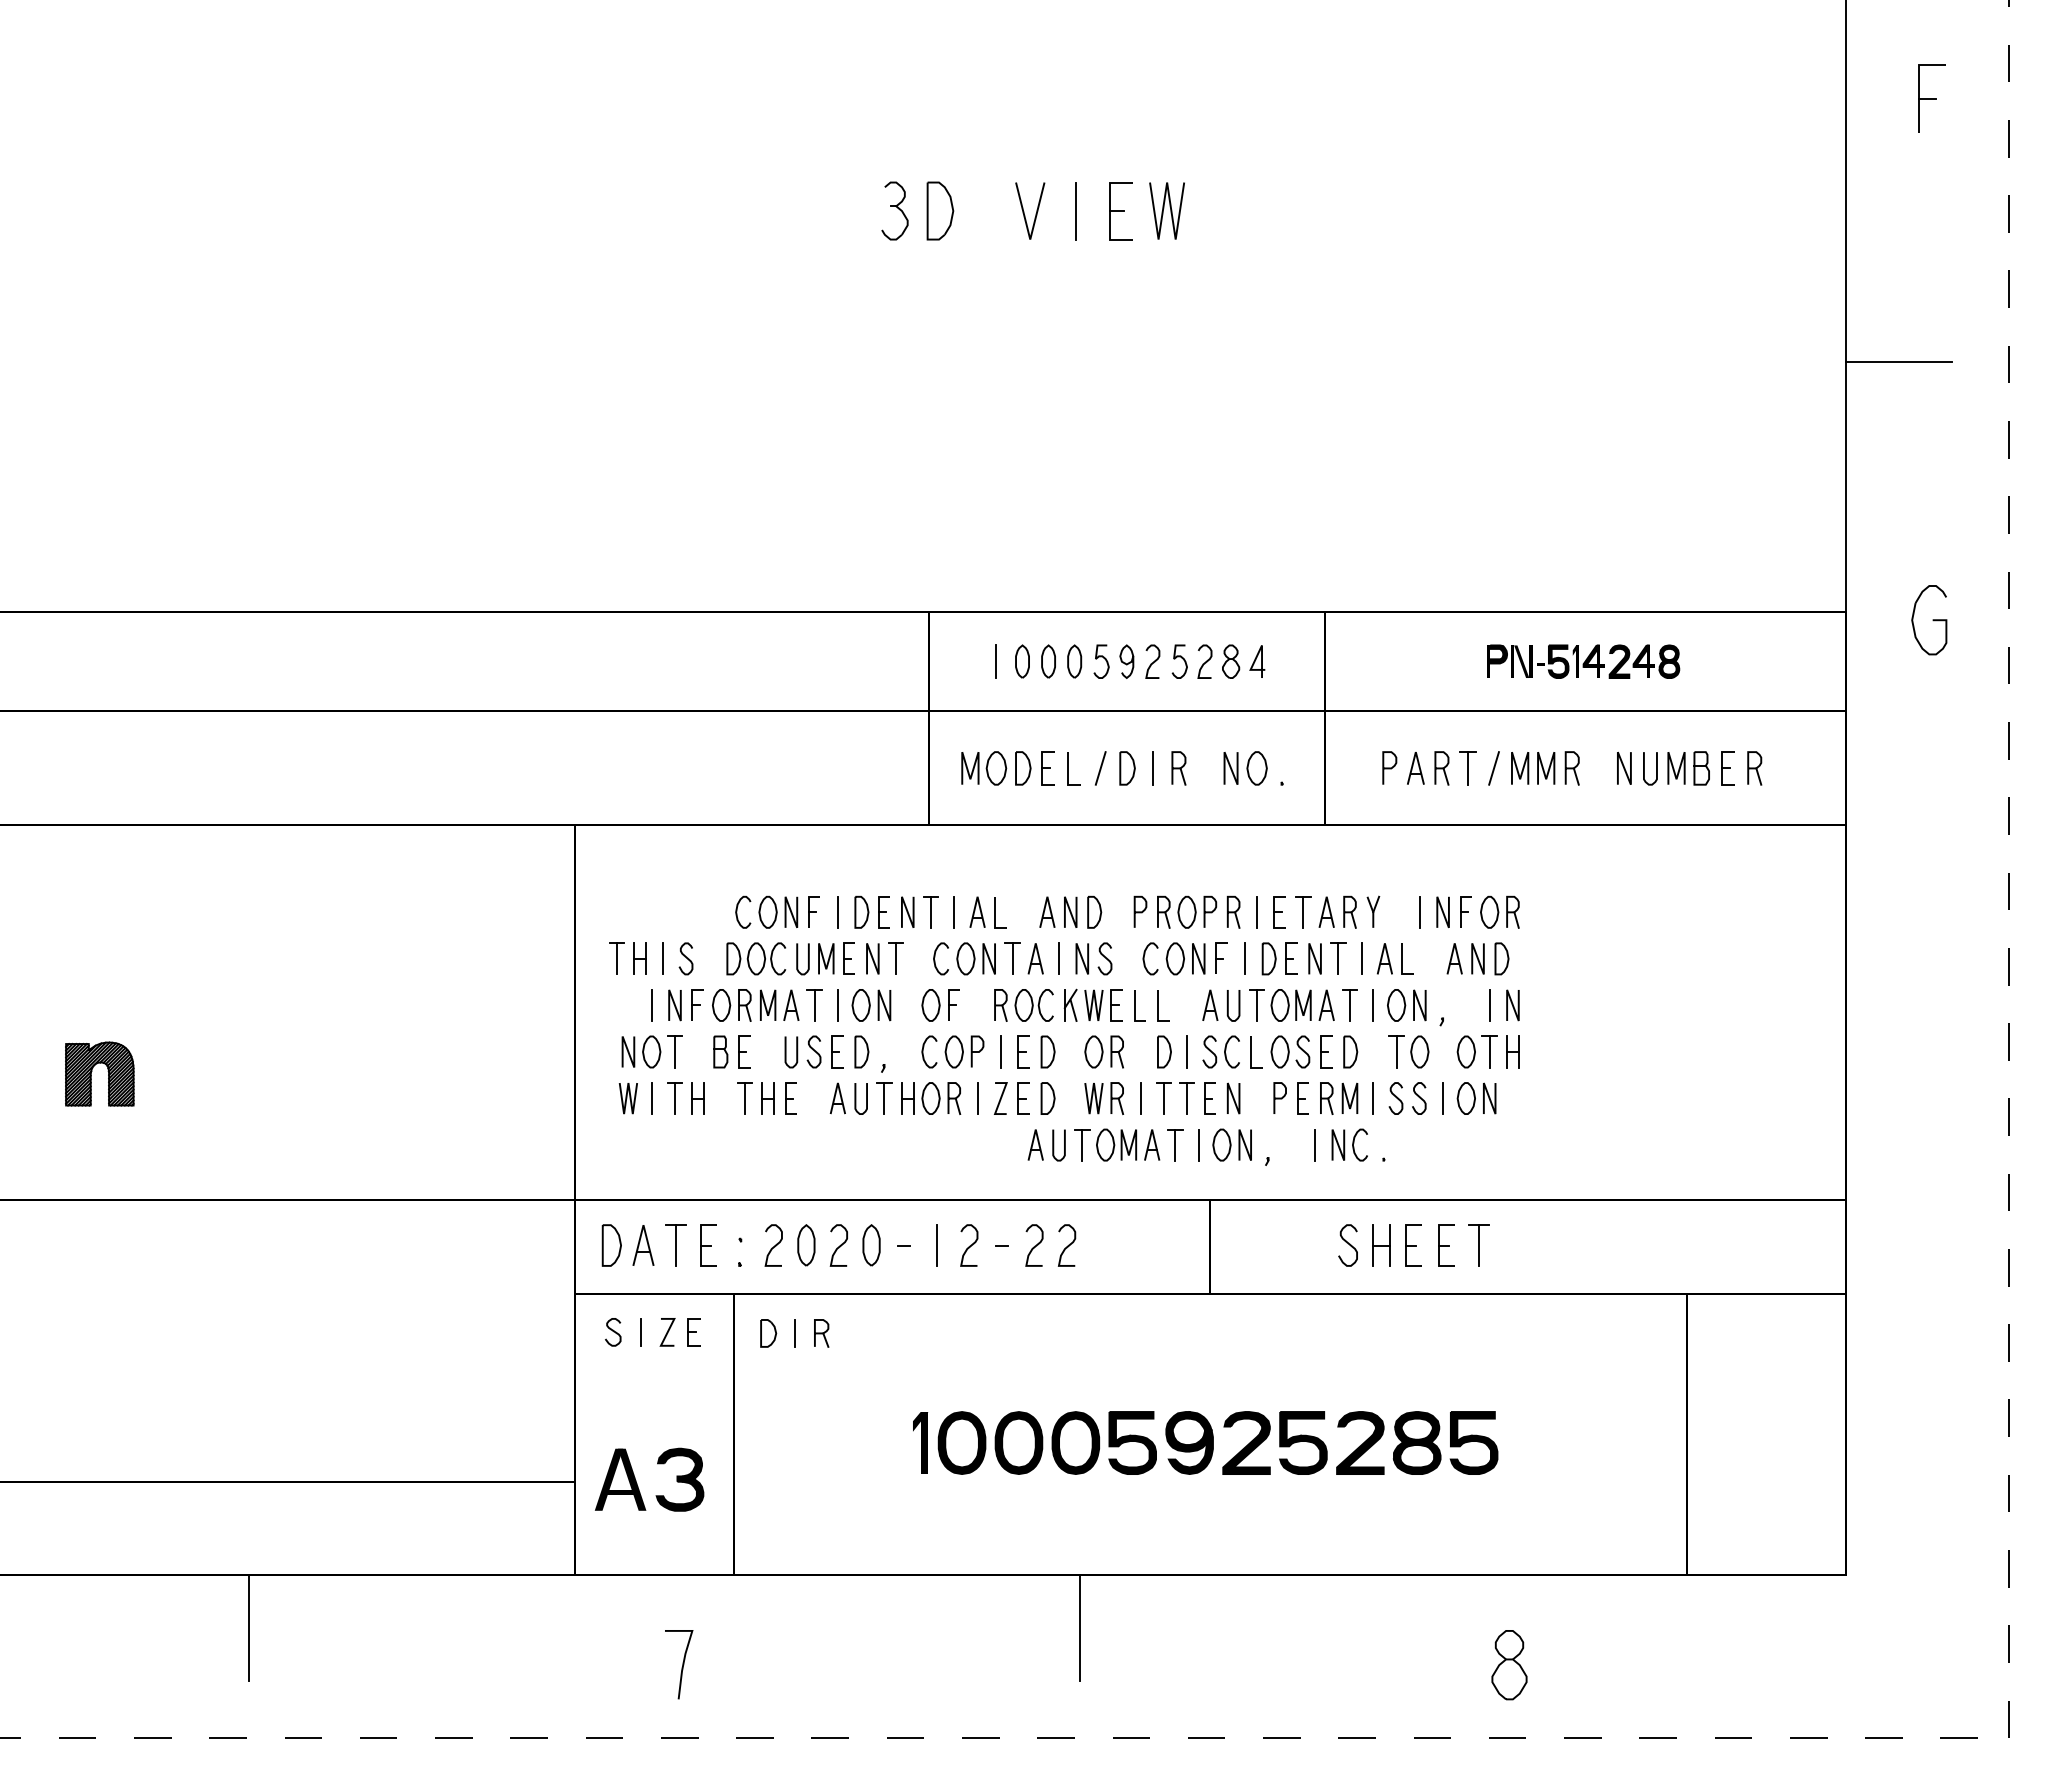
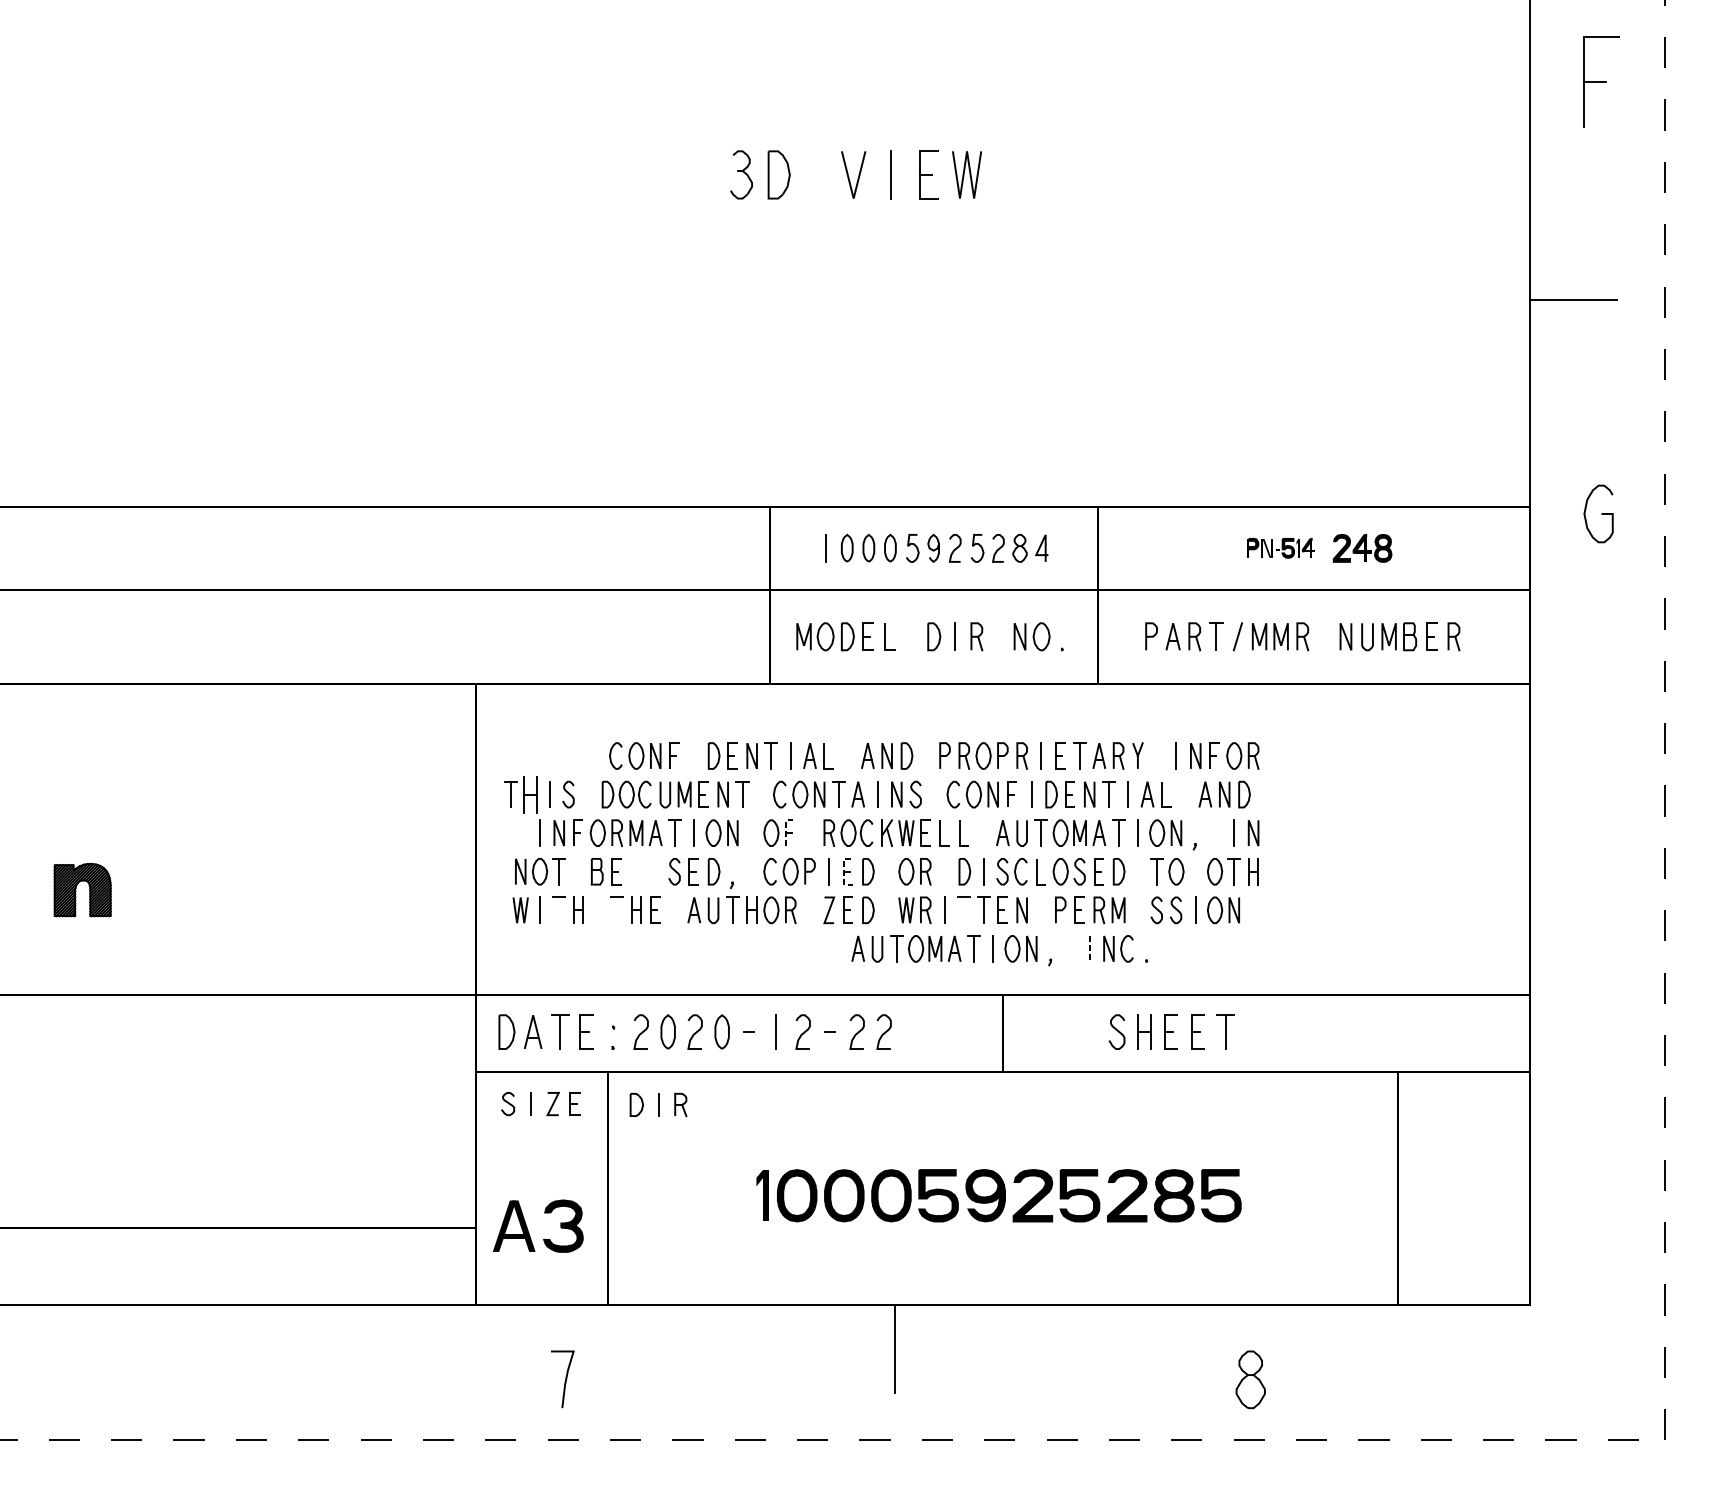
part: (1931, 98) -> (1600, 81), size x1.6
part: (1545, 661) -> (1280, 548), size x0.7
line: (1100, 768) -> (911, 636), removed
line: (837, 911) -> (693, 755), removed
part: (639, 958) -> (529, 794), size x1.4
line: (948, 998) -> (785, 827), solid -> dashed
curve: (786, 1052) -> (651, 872), removed
line: (1018, 1052) -> (843, 872), solid -> dashed
line: (675, 1098) -> (559, 910), removed
line: (744, 1098) -> (616, 910), removed
line: (977, 1098) -> (809, 910), removed
line: (1163, 1098) -> (964, 910), removed
line: (1373, 1098) -> (1138, 910), removed
line: (1315, 1145) -> (1090, 949), solid -> dashed
line: (249, 1628) -> (206, 1349), removed

